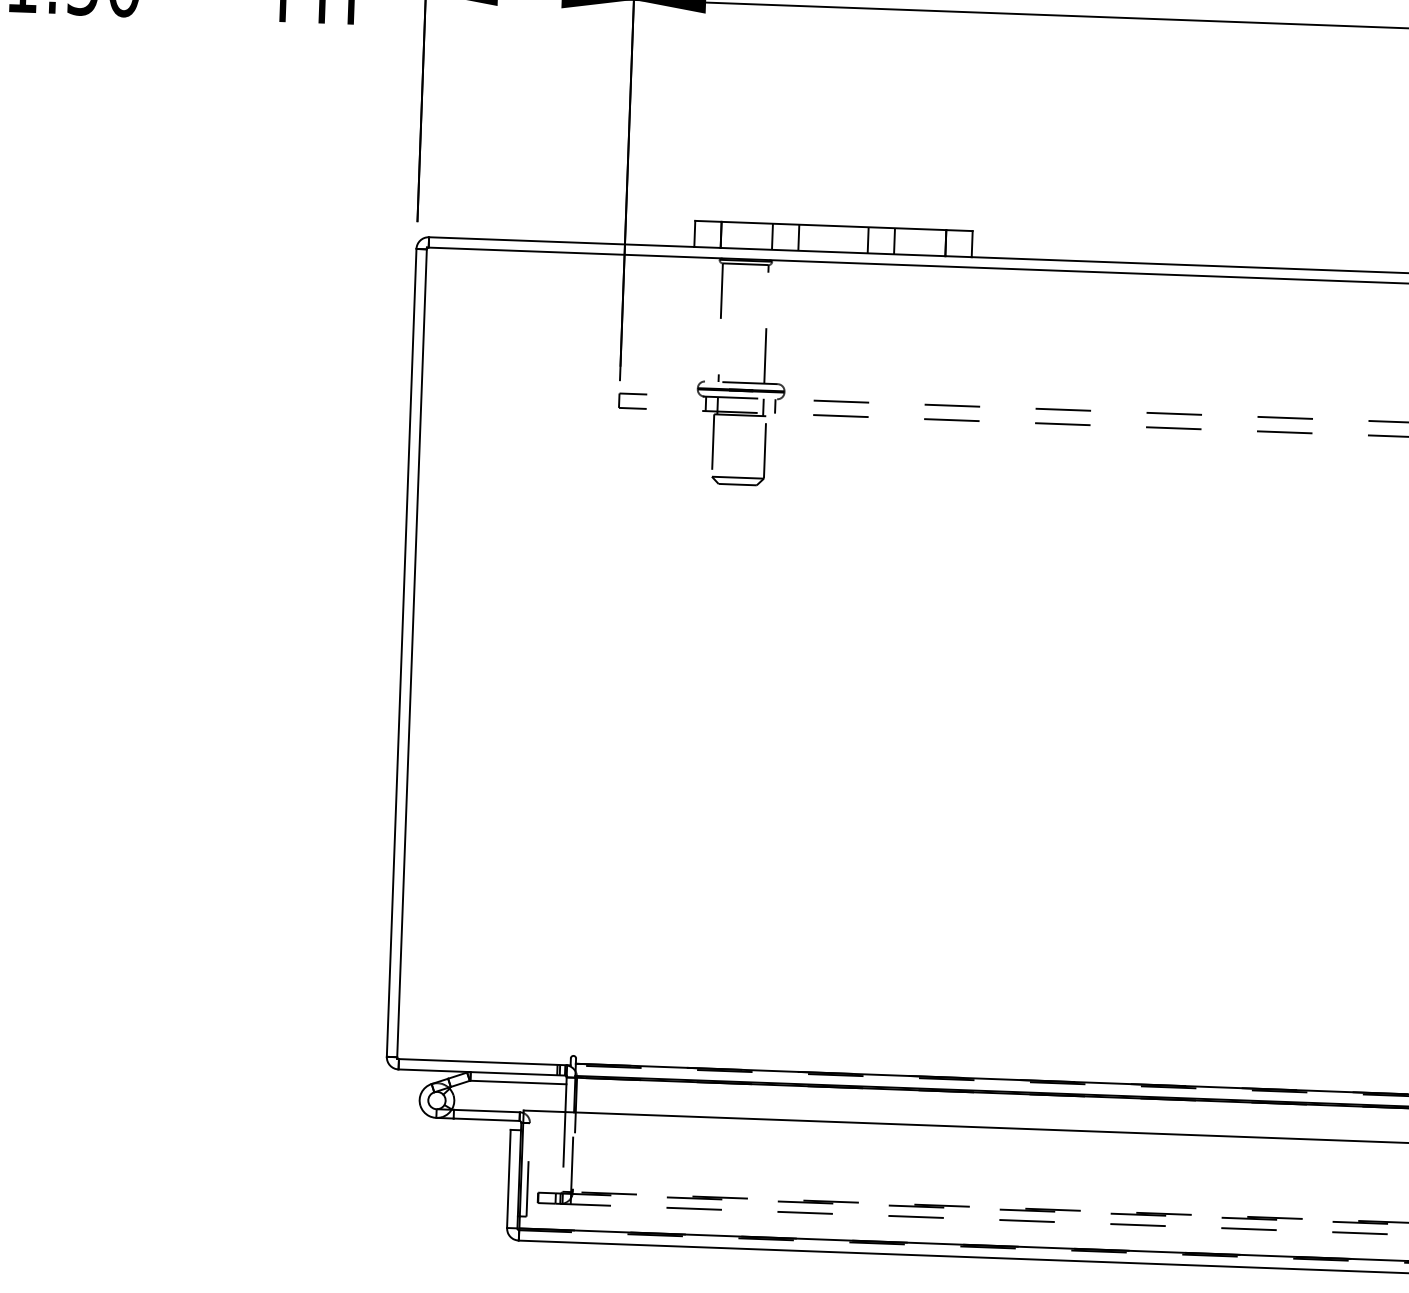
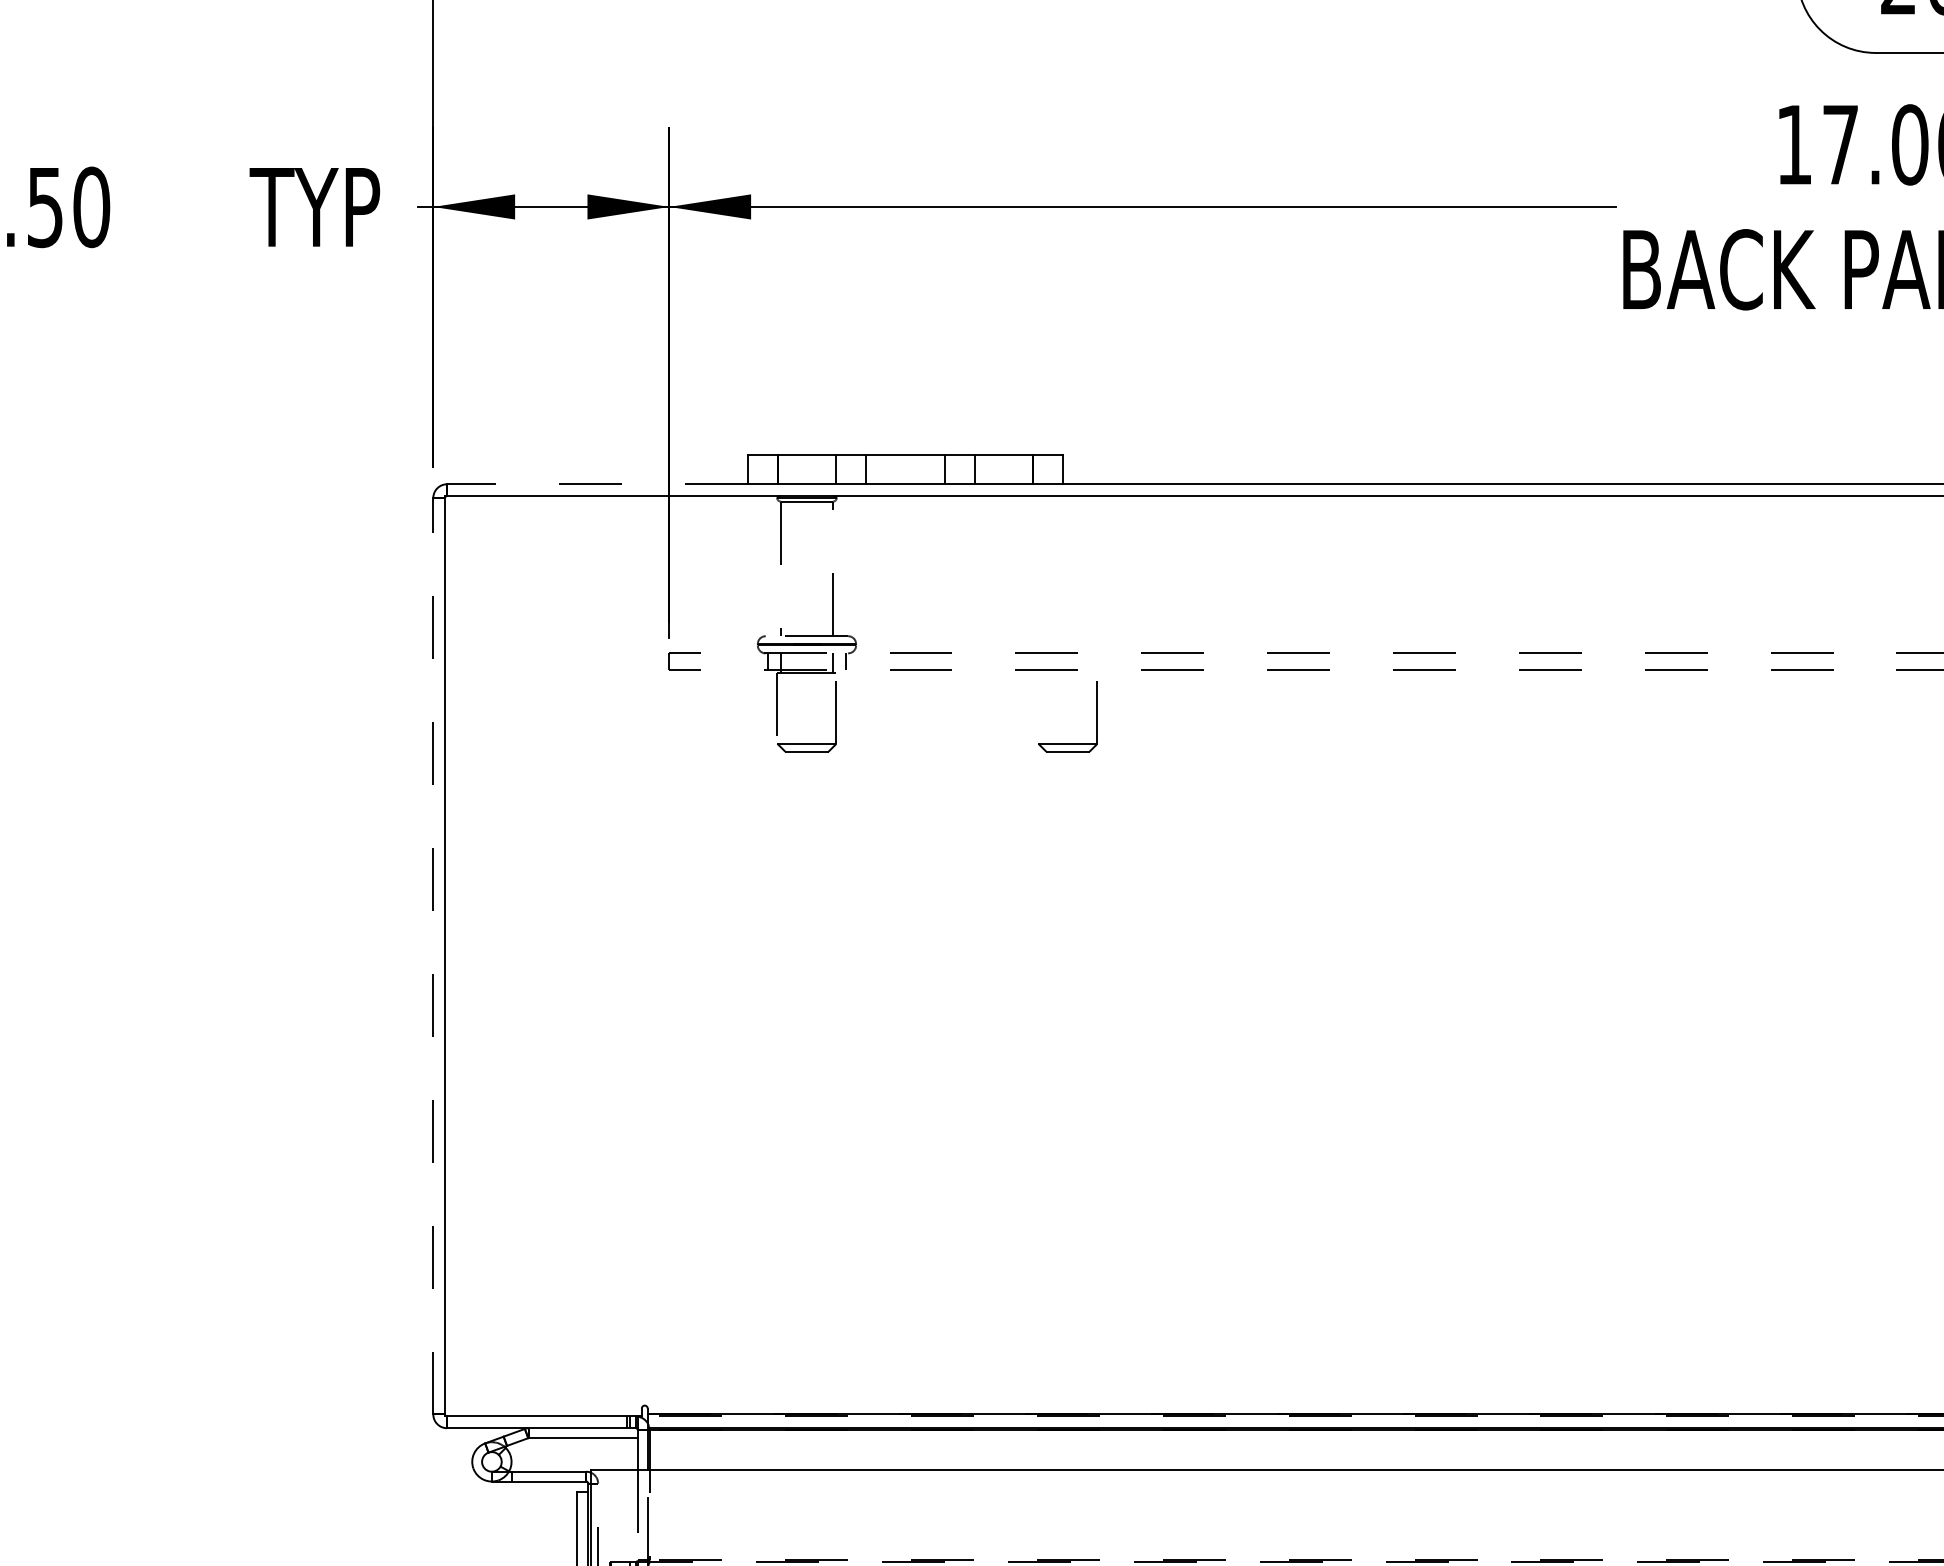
line: (561, 242) -> (597, 484), solid -> dashed
part: (967, 485) -> (1067, 743), added
line: (401, 652) -> (433, 955), solid -> dashed

